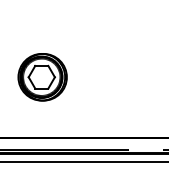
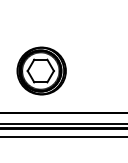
part: (42, 77) -> (41, 71), moved

